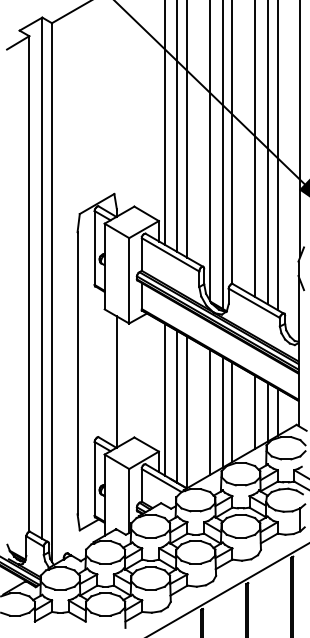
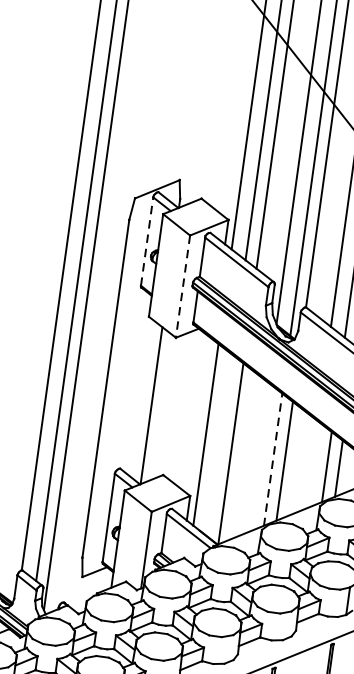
line: (94, 247) -> (147, 240), solid -> dashed
line: (129, 280) -> (183, 286), solid -> dashed
line: (177, 406) -> (219, 445), removed
line: (210, 411) -> (258, 456), removed
line: (222, 412) -> (272, 459), solid -> dashed
line: (255, 412) -> (312, 465), removed

